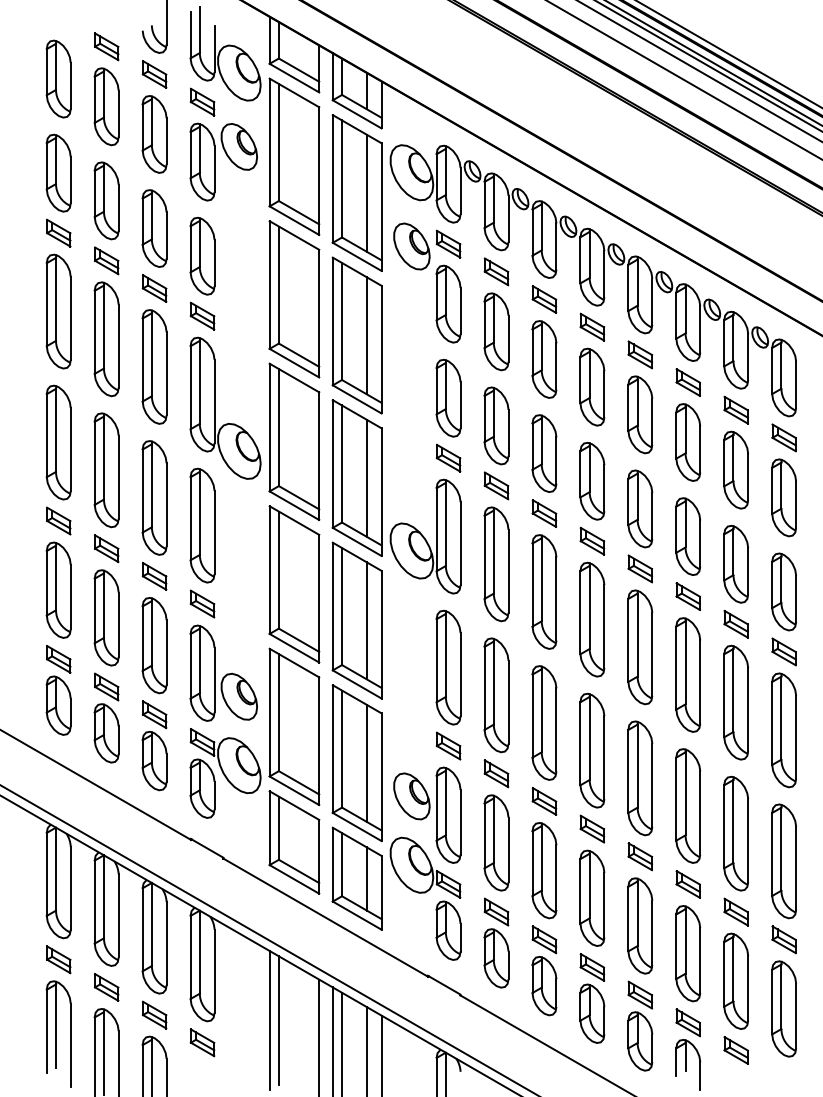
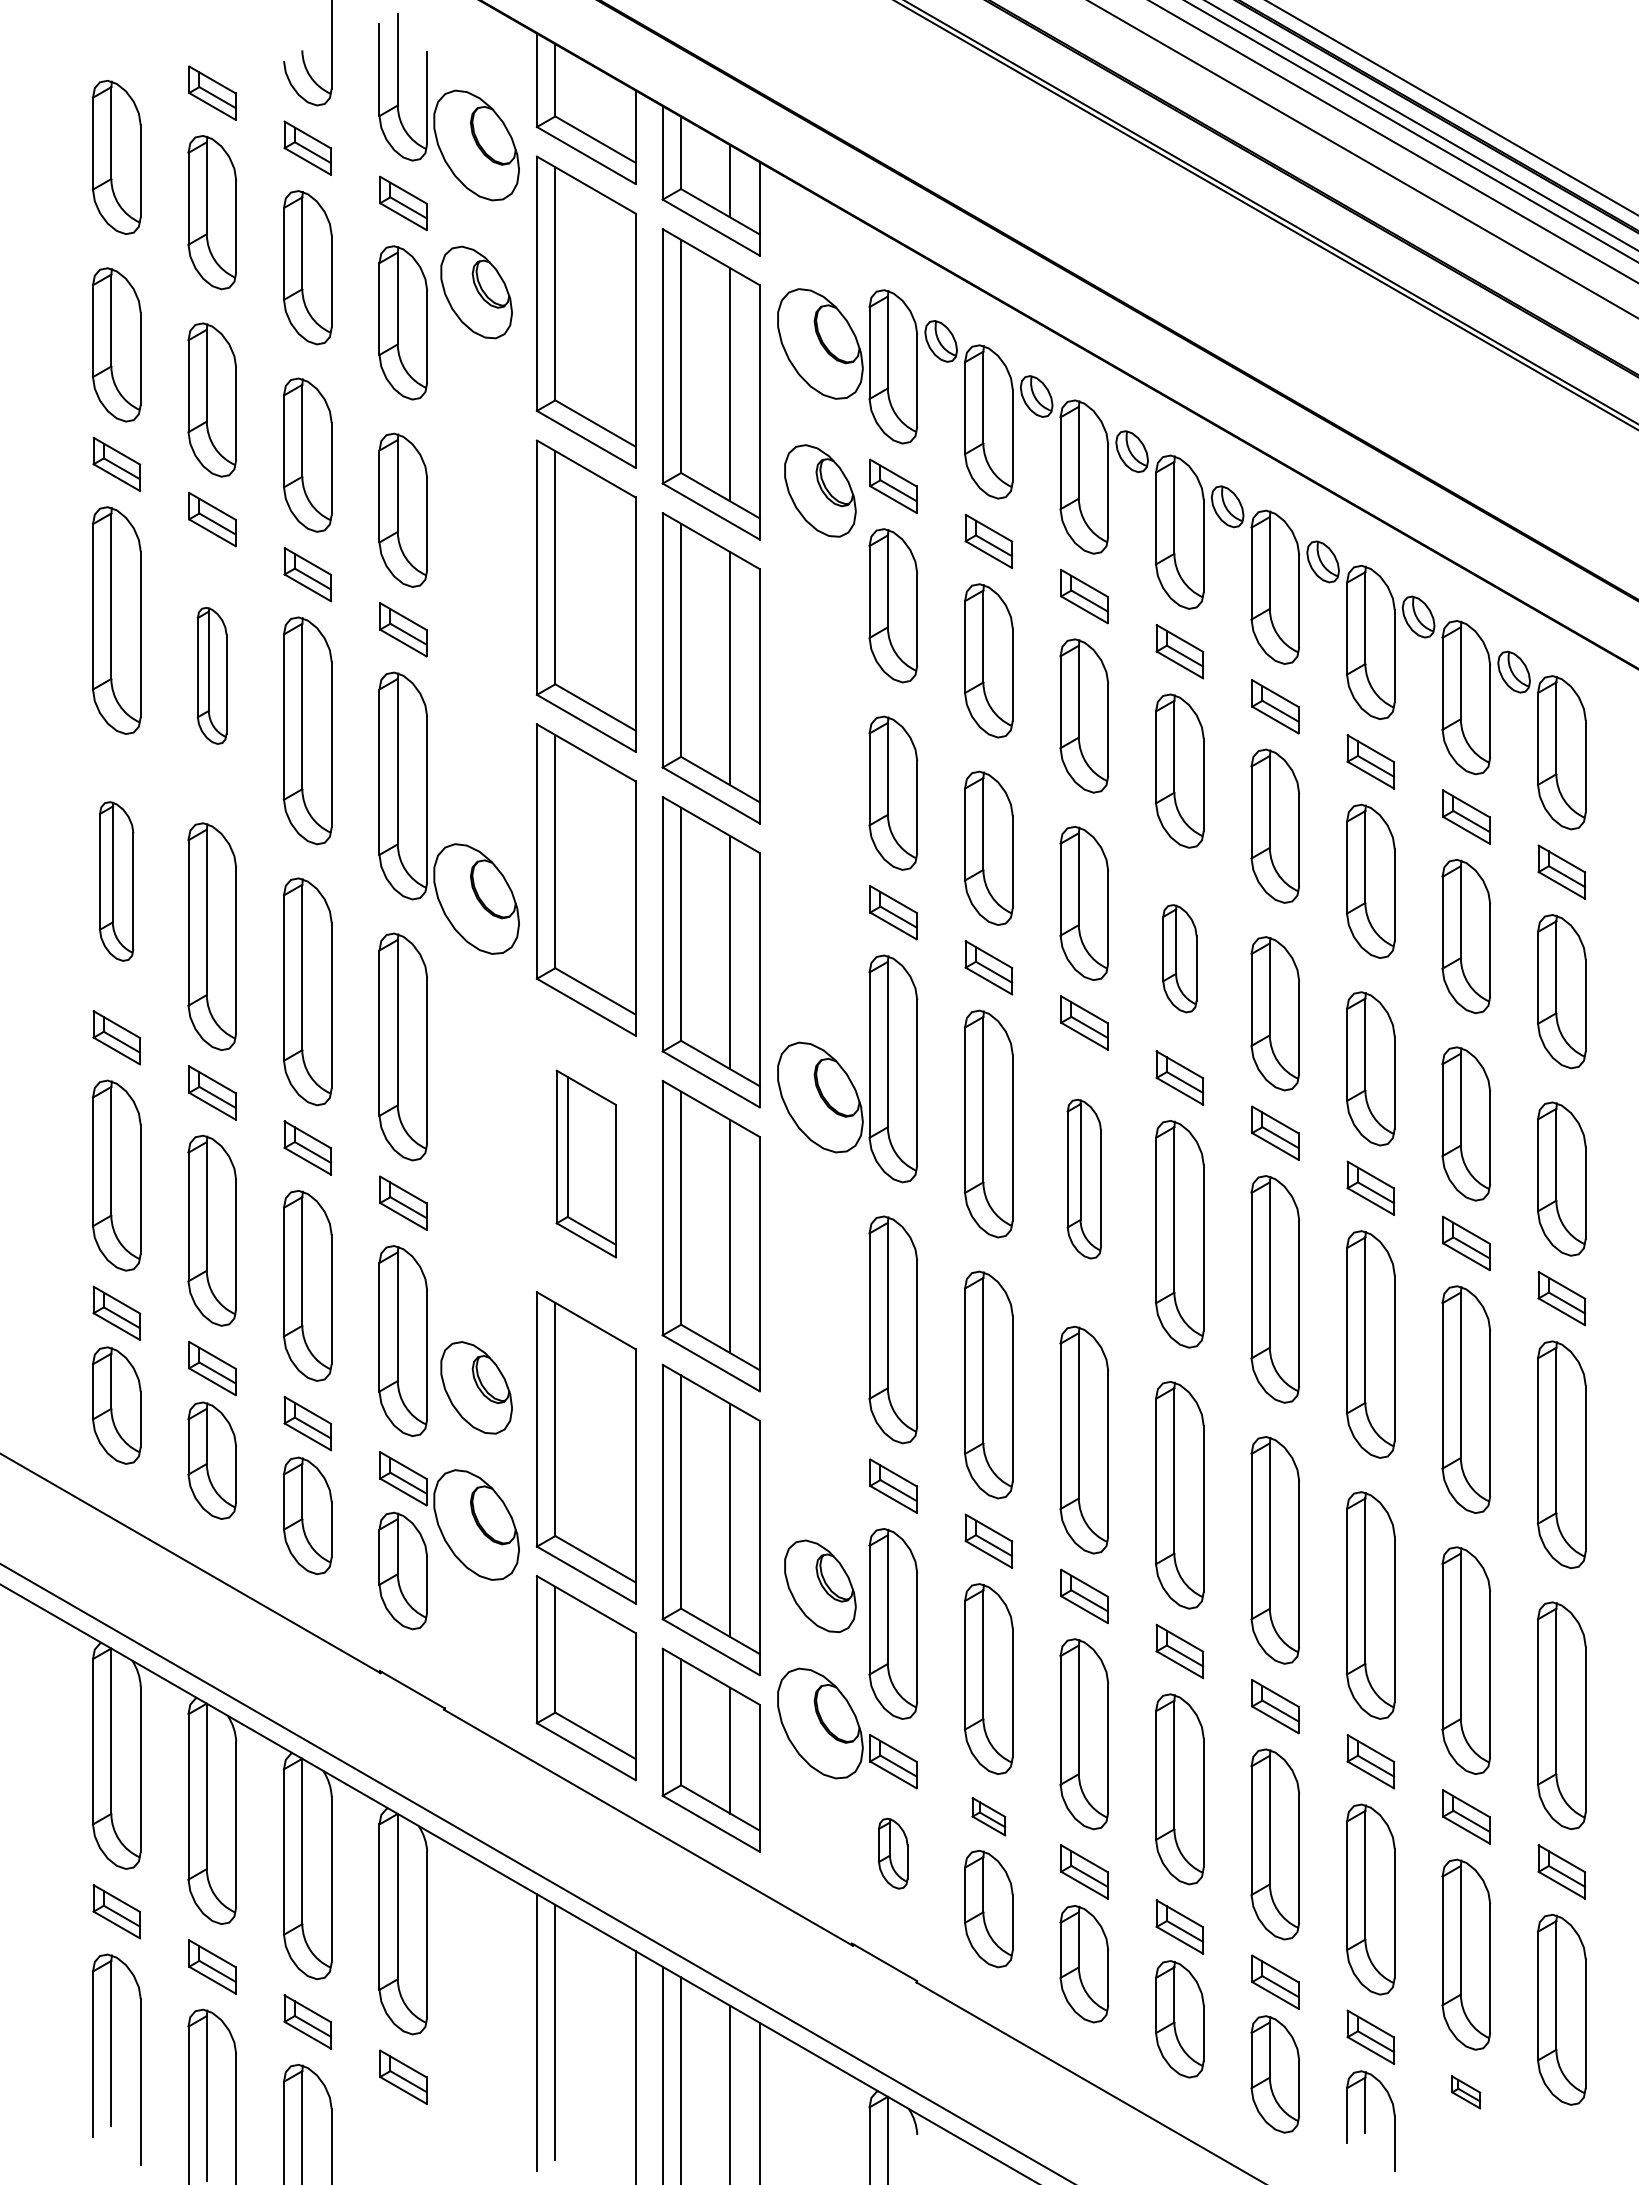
part: (106, 339) -> (211, 676), size x0.6
part: (58, 442) -> (116, 881), size x0.7
part: (592, 481) -> (1180, 959), size x0.7
part: (294, 584) -> (586, 1164), size x0.6
part: (544, 591) -> (1084, 1178), size x0.7
part: (496, 911) -> (988, 1815), size x0.7
part: (448, 930) -> (893, 1853), size x0.6
part: (735, 1050) -> (1464, 2092), size x0.6

